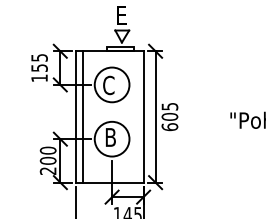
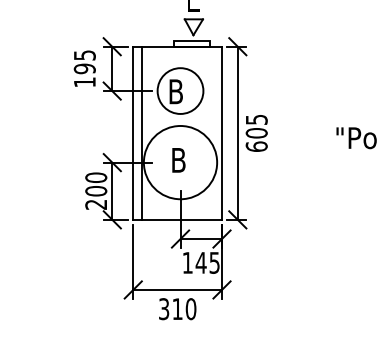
text: (39, 67) -> (84, 68), 155 -> 195
text: (108, 85) -> (175, 91), C -> B
circle: (112, 139) -> (180, 162), size x1.6

